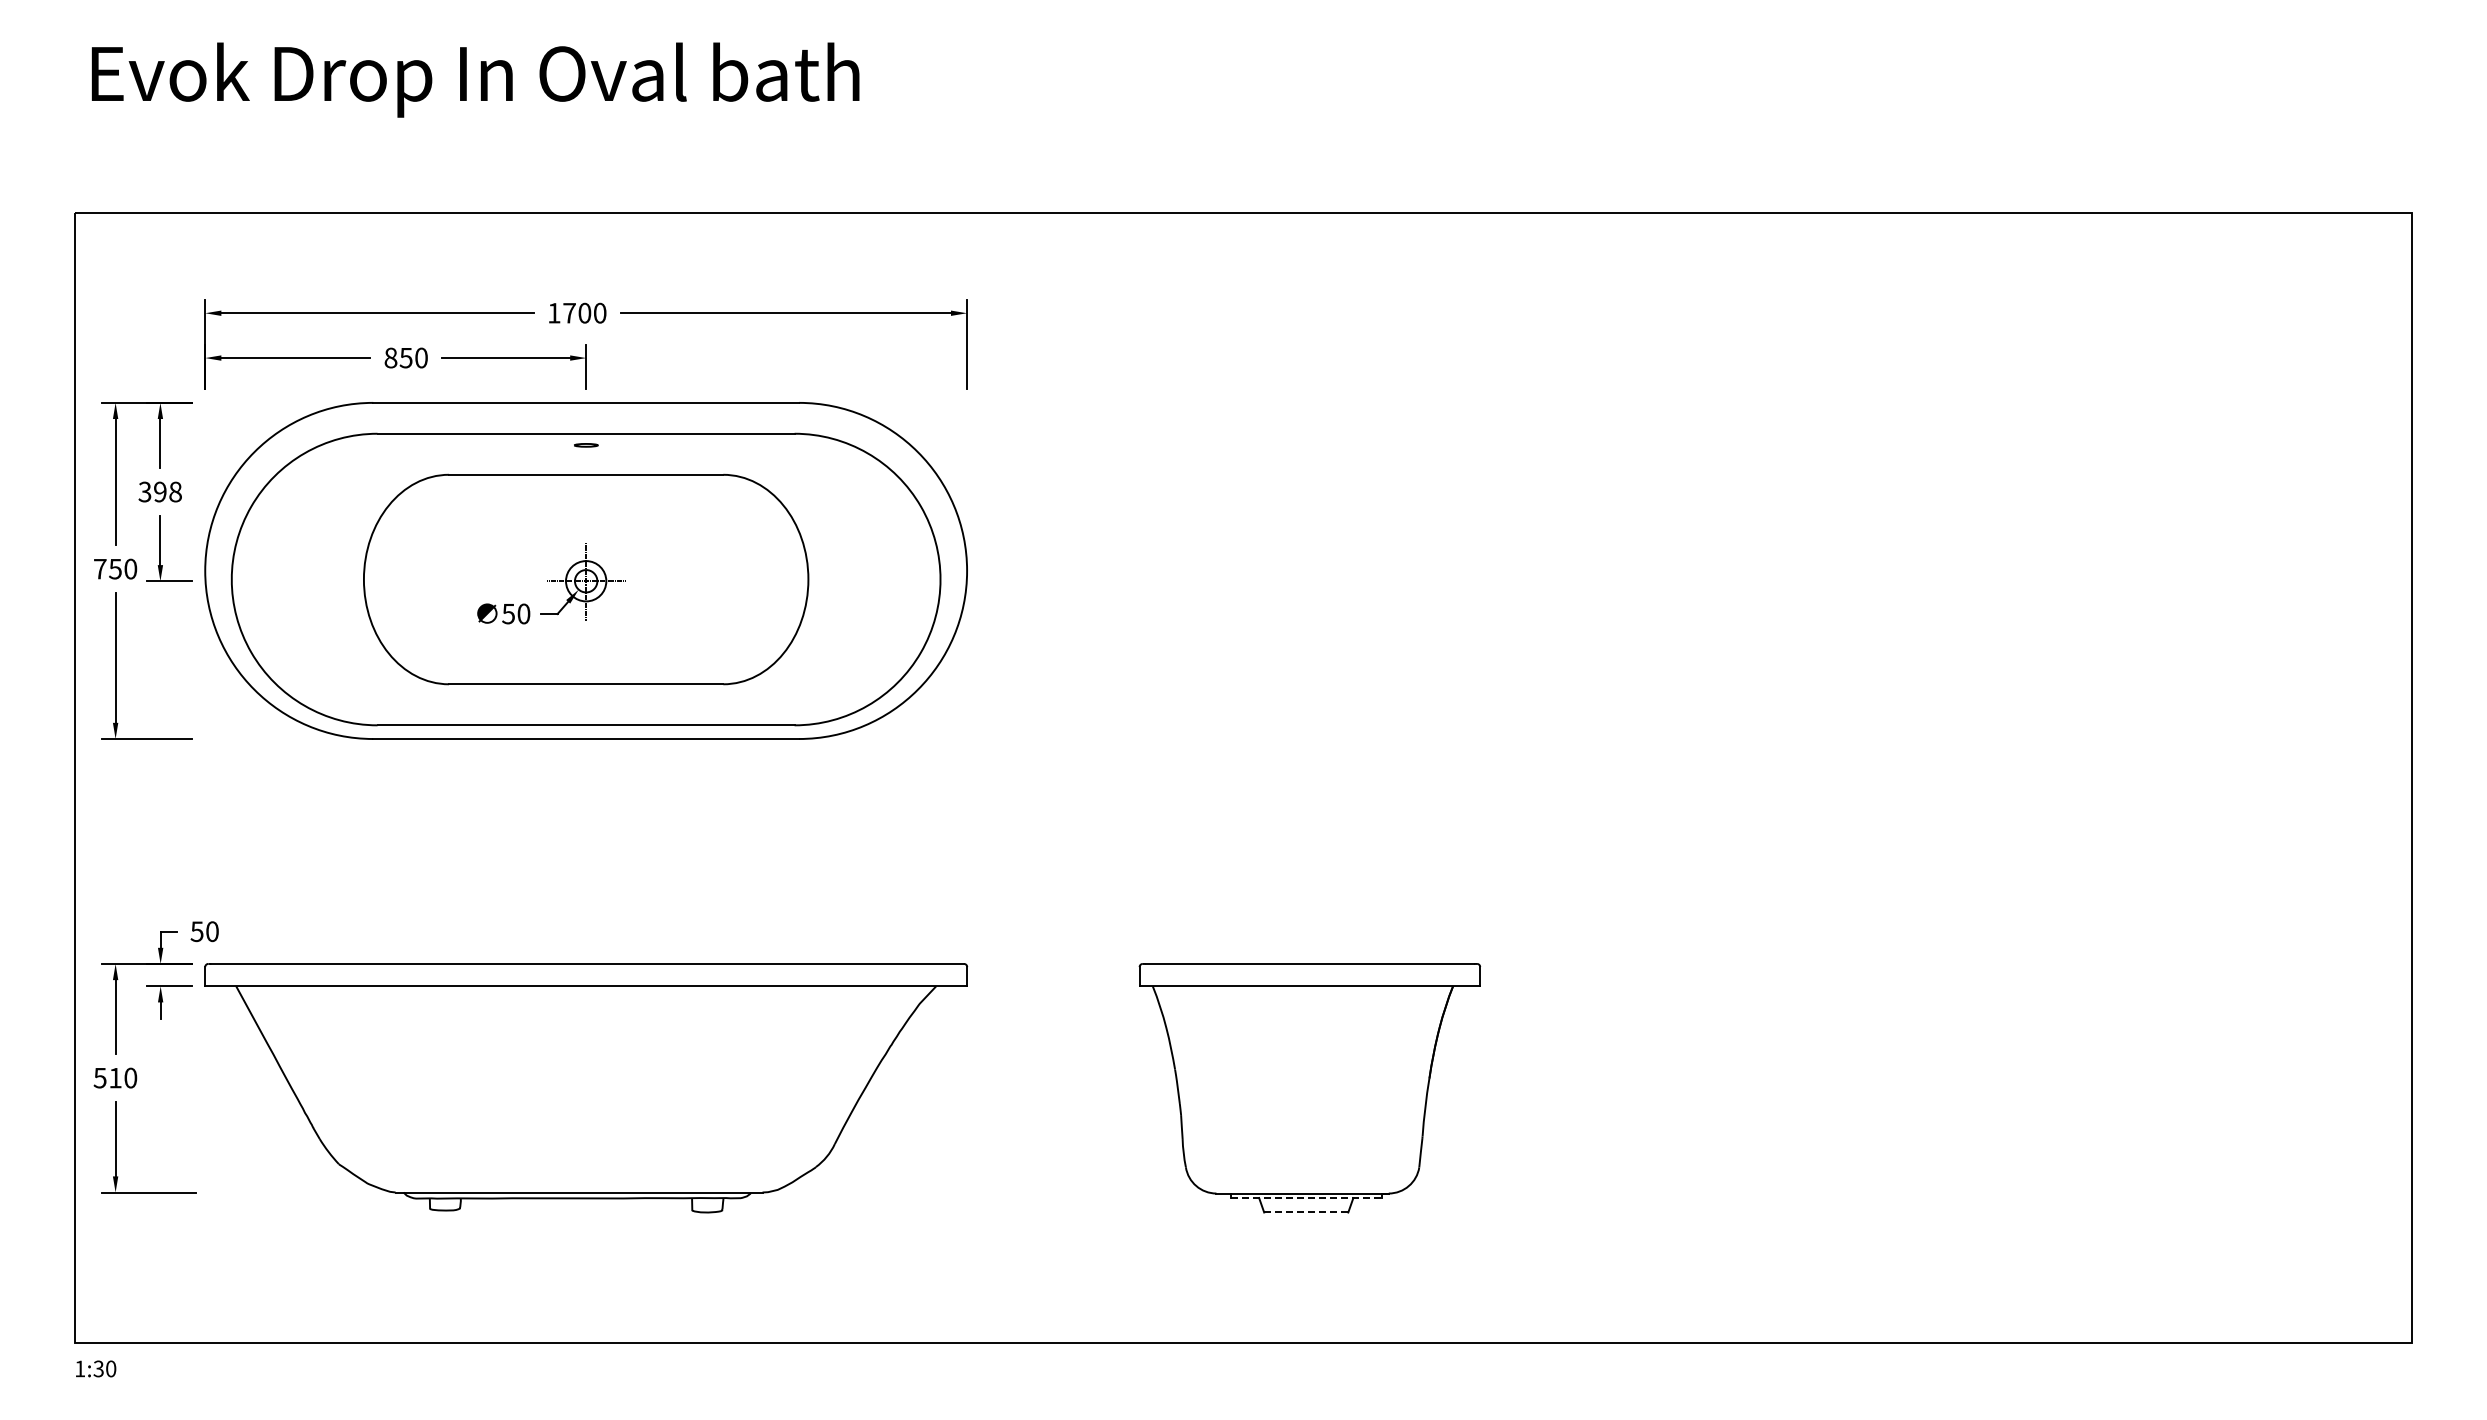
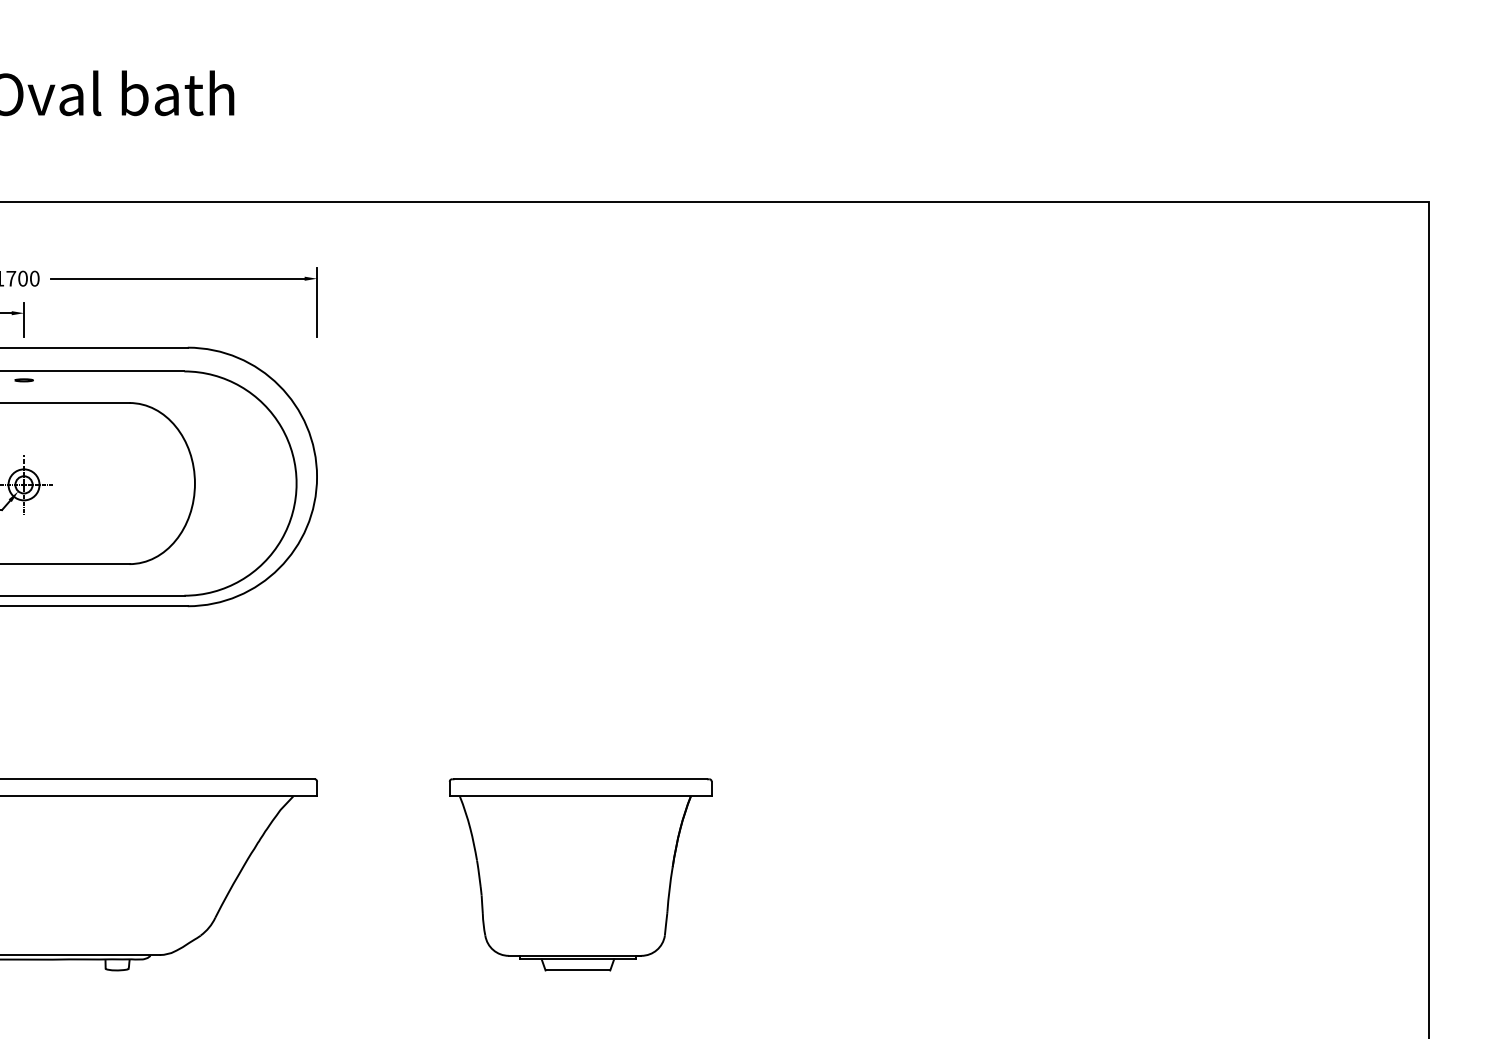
line: (1306, 1198) -> (578, 959), dashed -> solid
line: (1306, 1212) -> (578, 970), dashed -> solid

